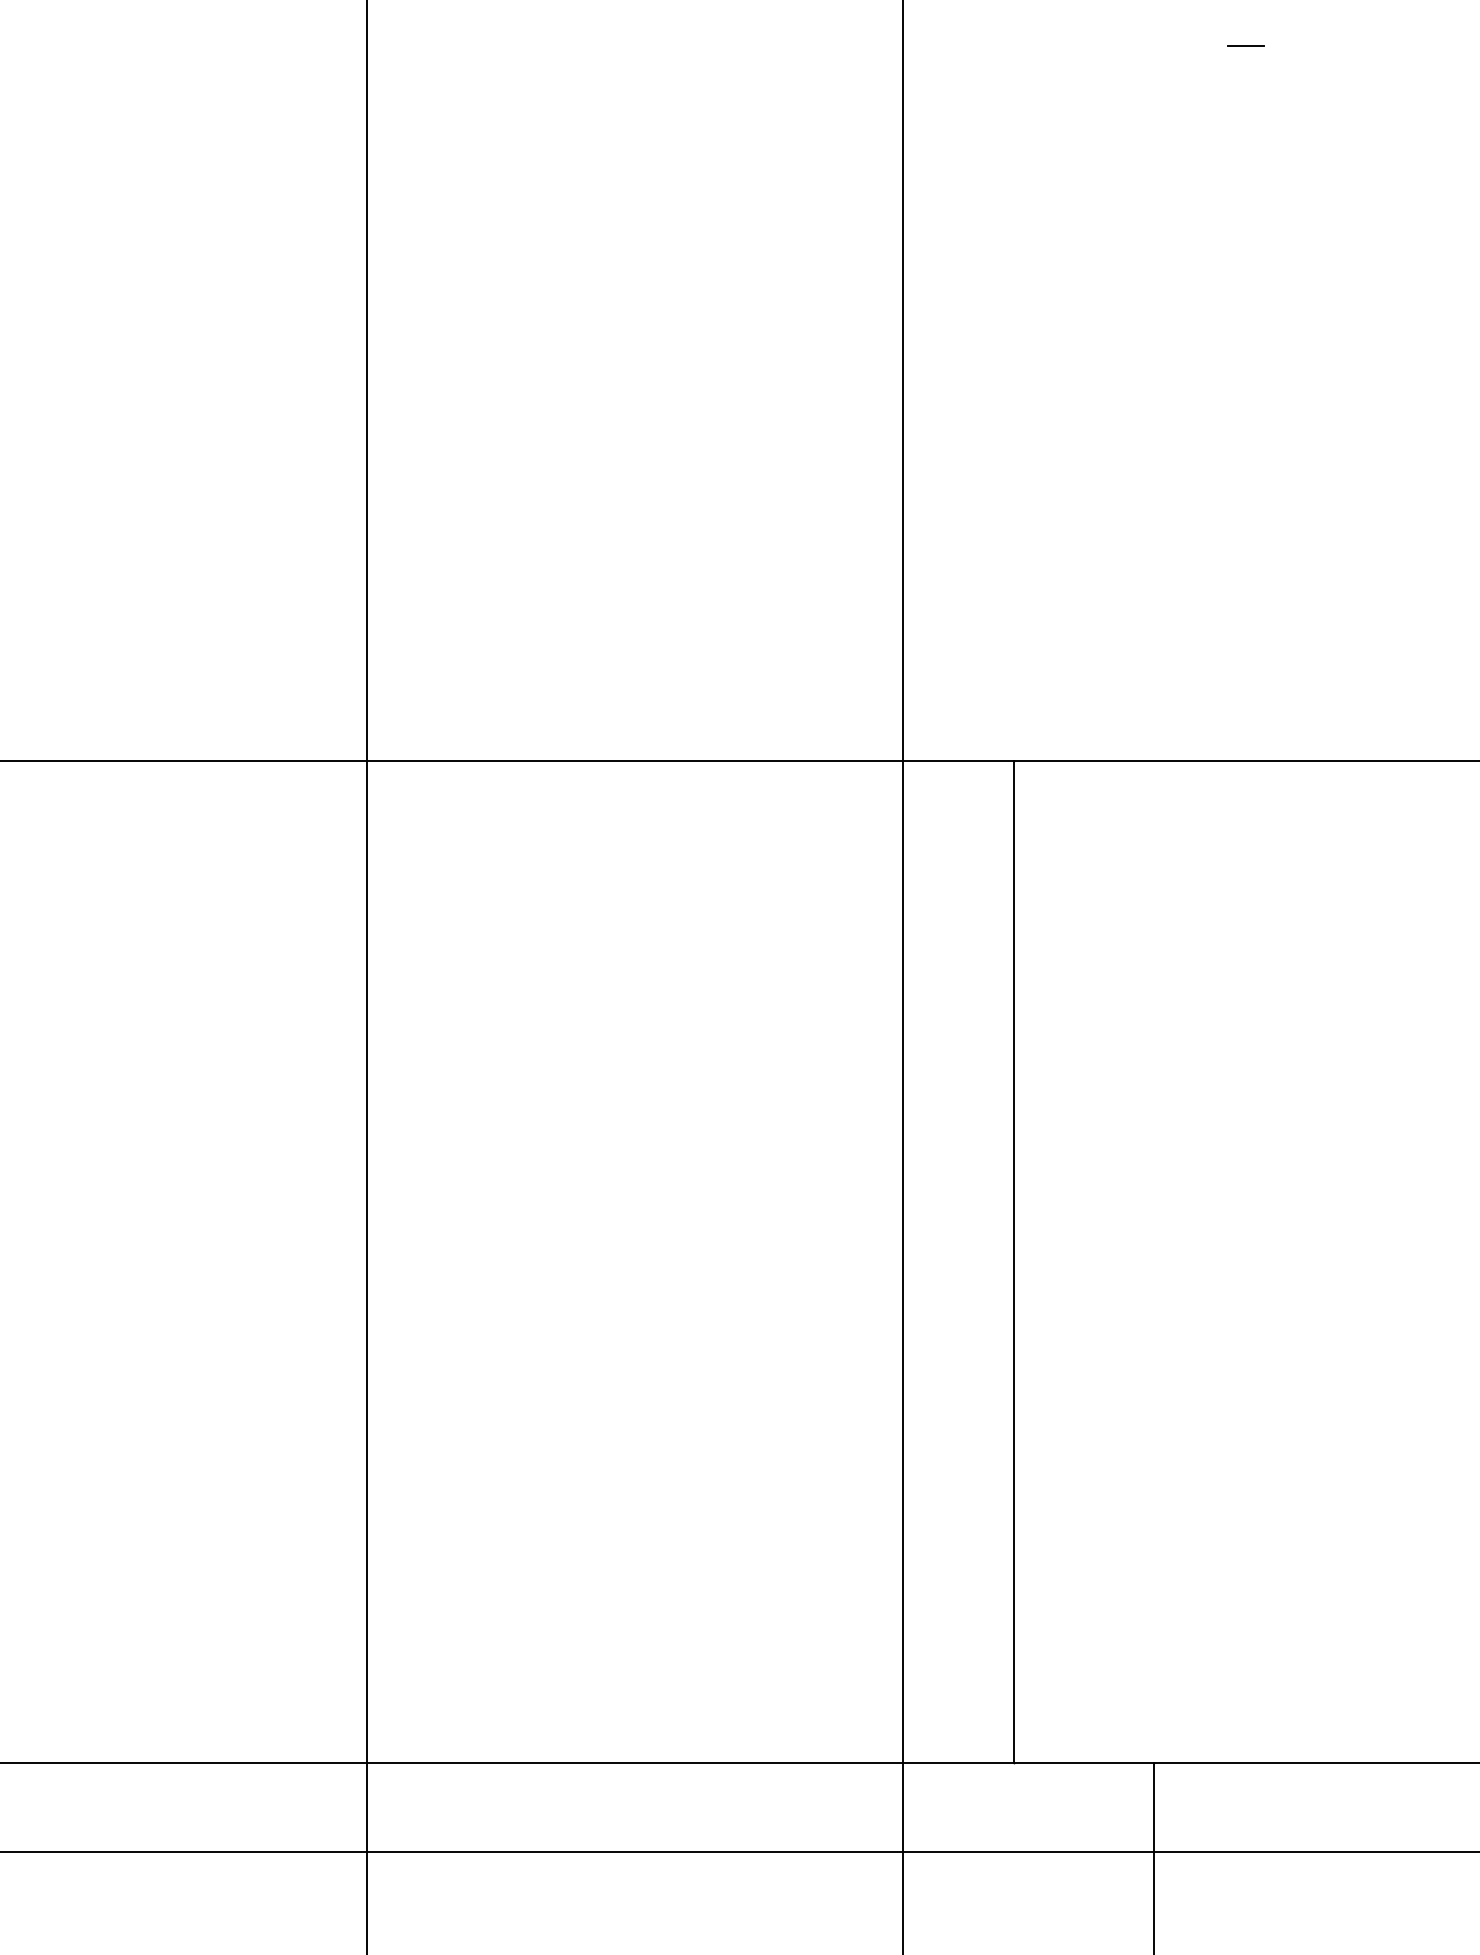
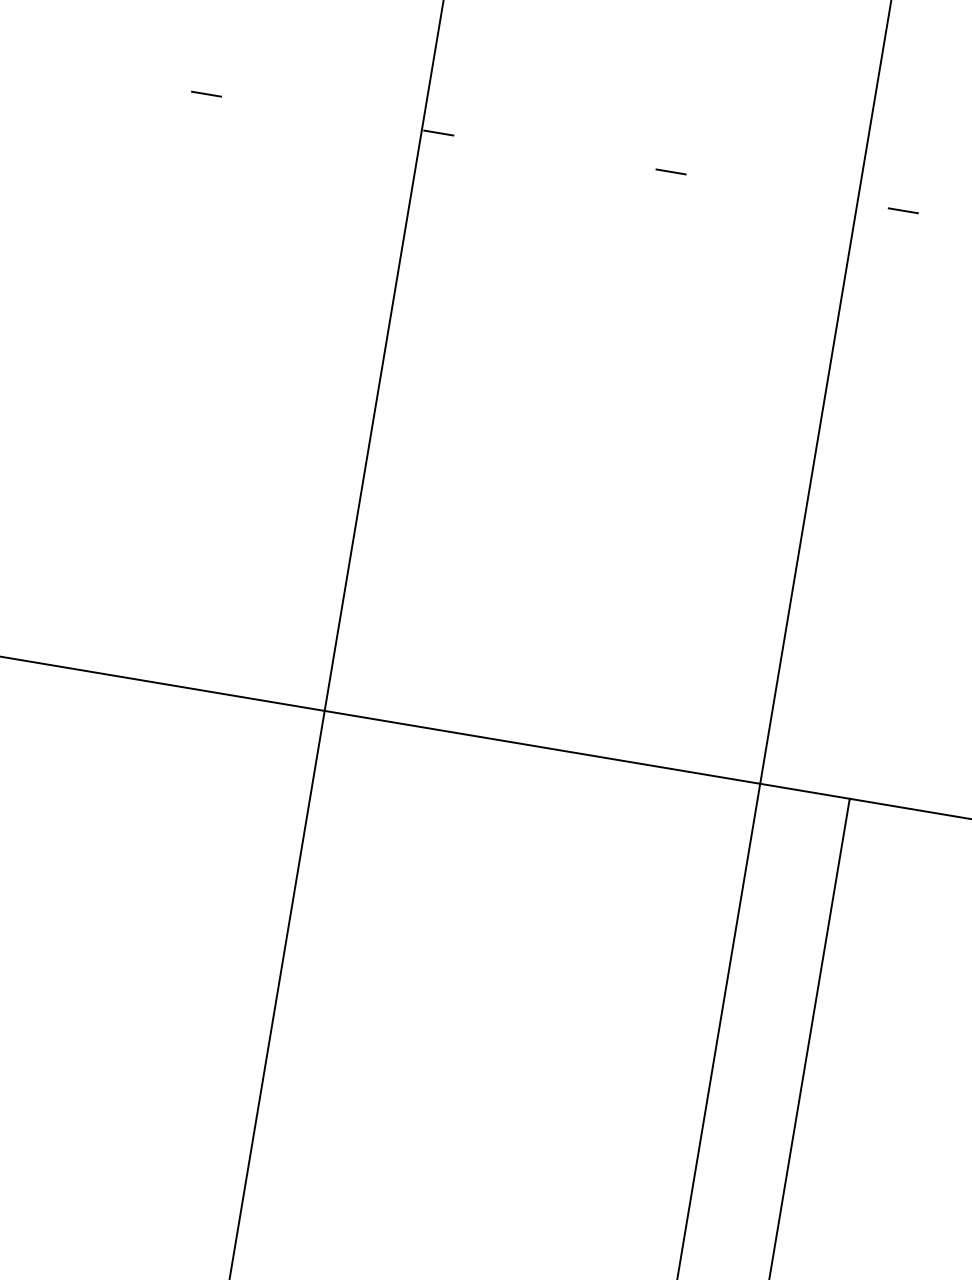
line: (101, 45) -> (206, 93), added
line: (387, 45) -> (438, 132), added
line: (673, 45) -> (670, 171), added
line: (959, 45) -> (903, 210), added

